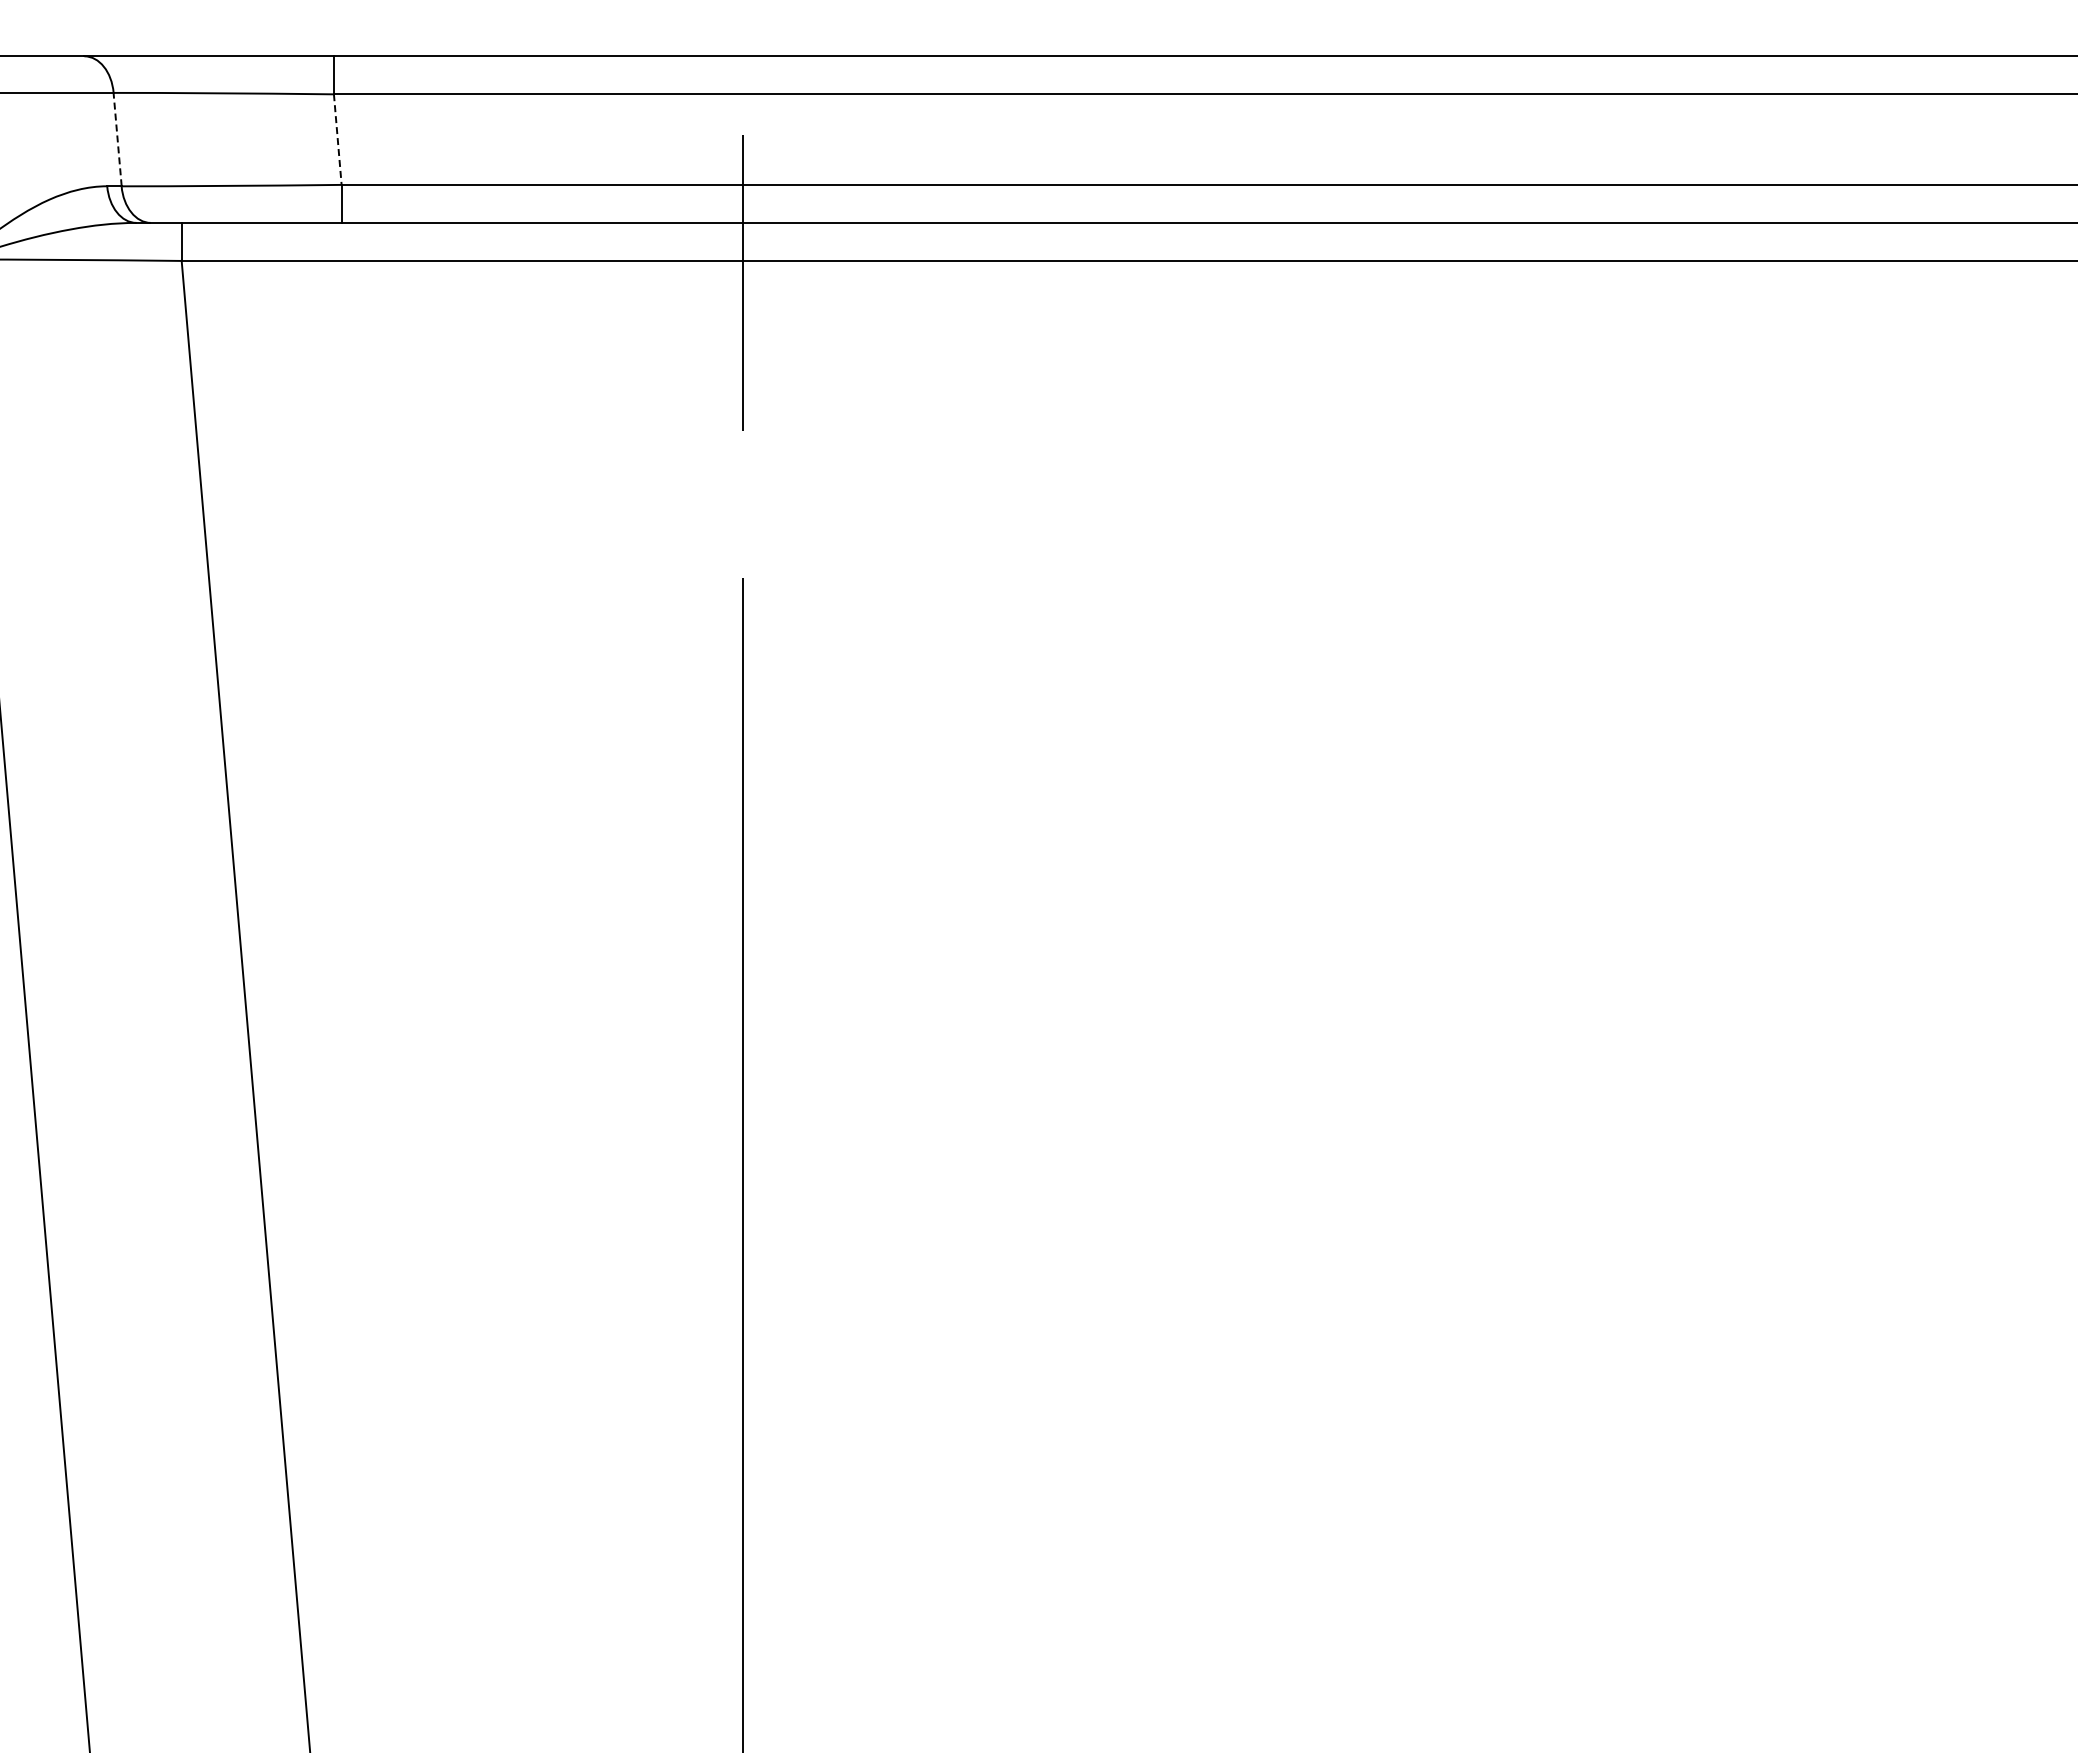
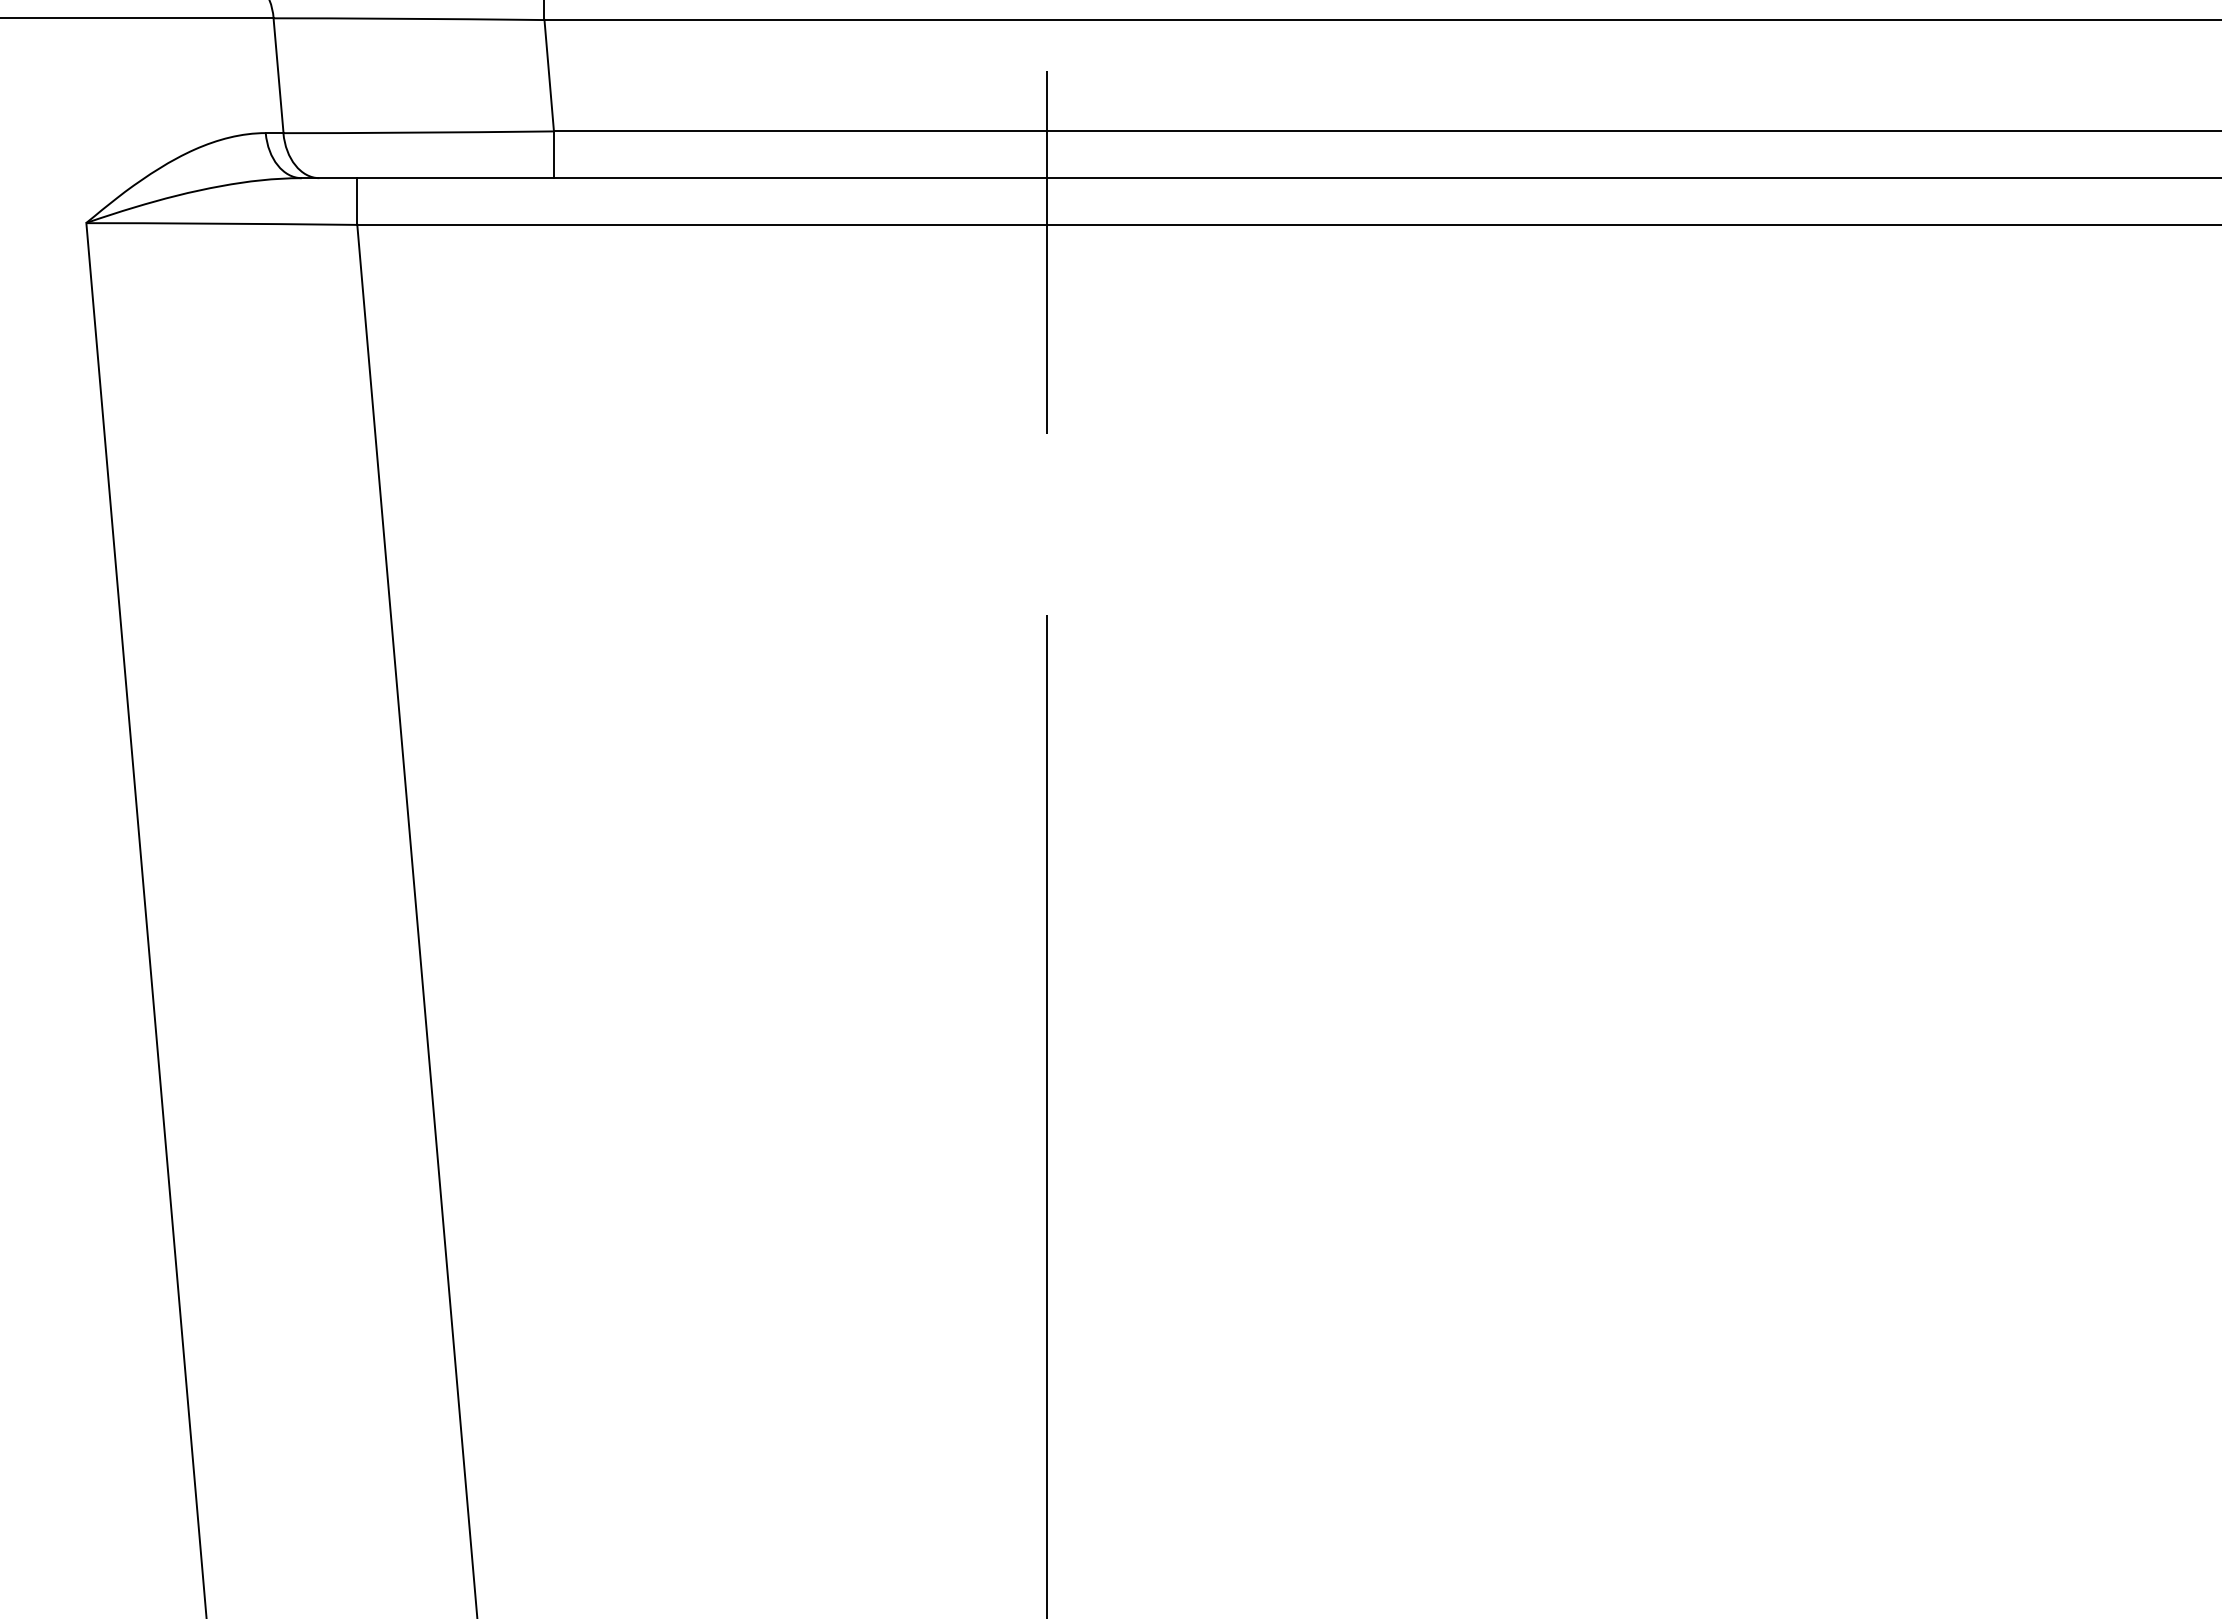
line: (117, 139) -> (278, 75), dashed -> solid
line: (337, 140) -> (548, 76), dashed -> solid

